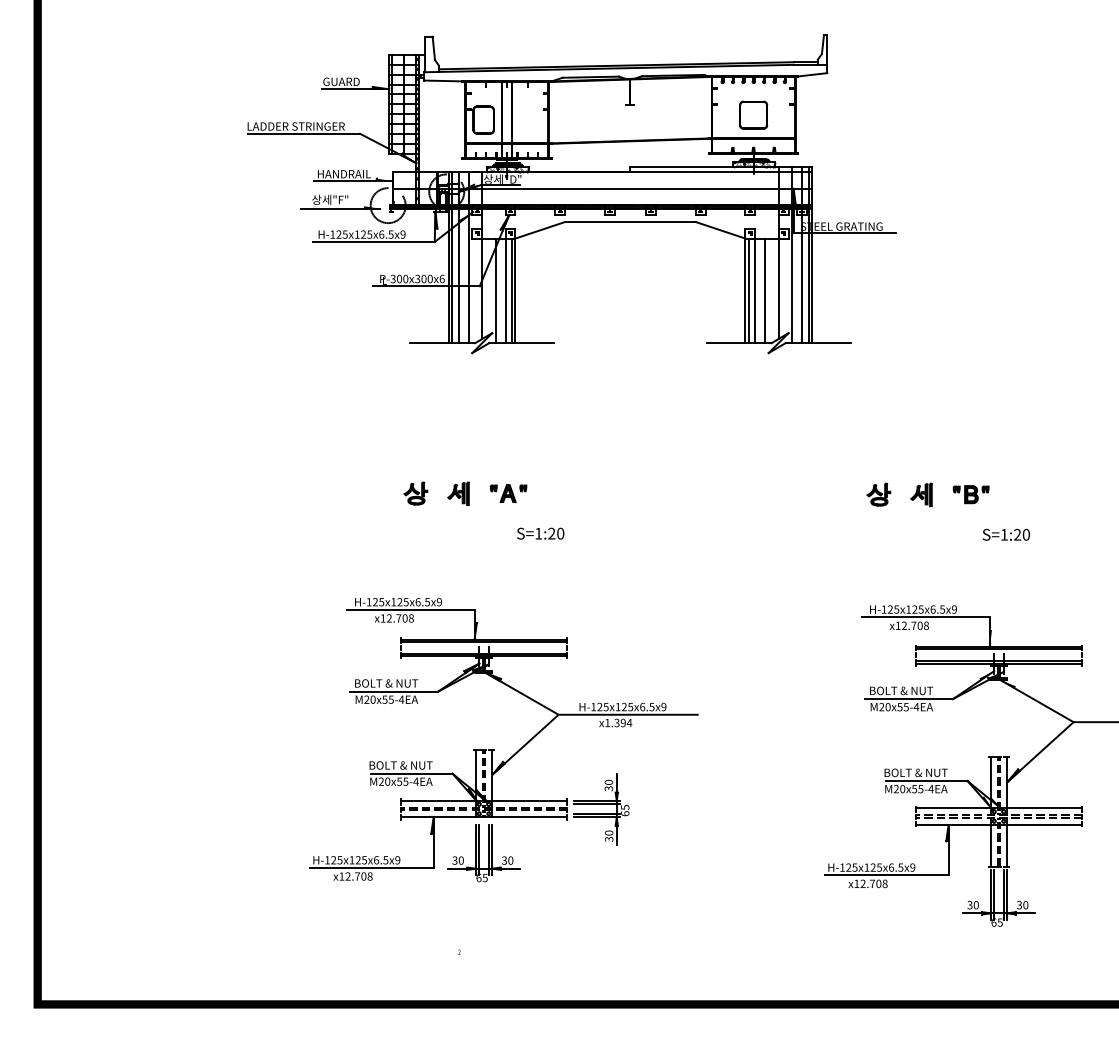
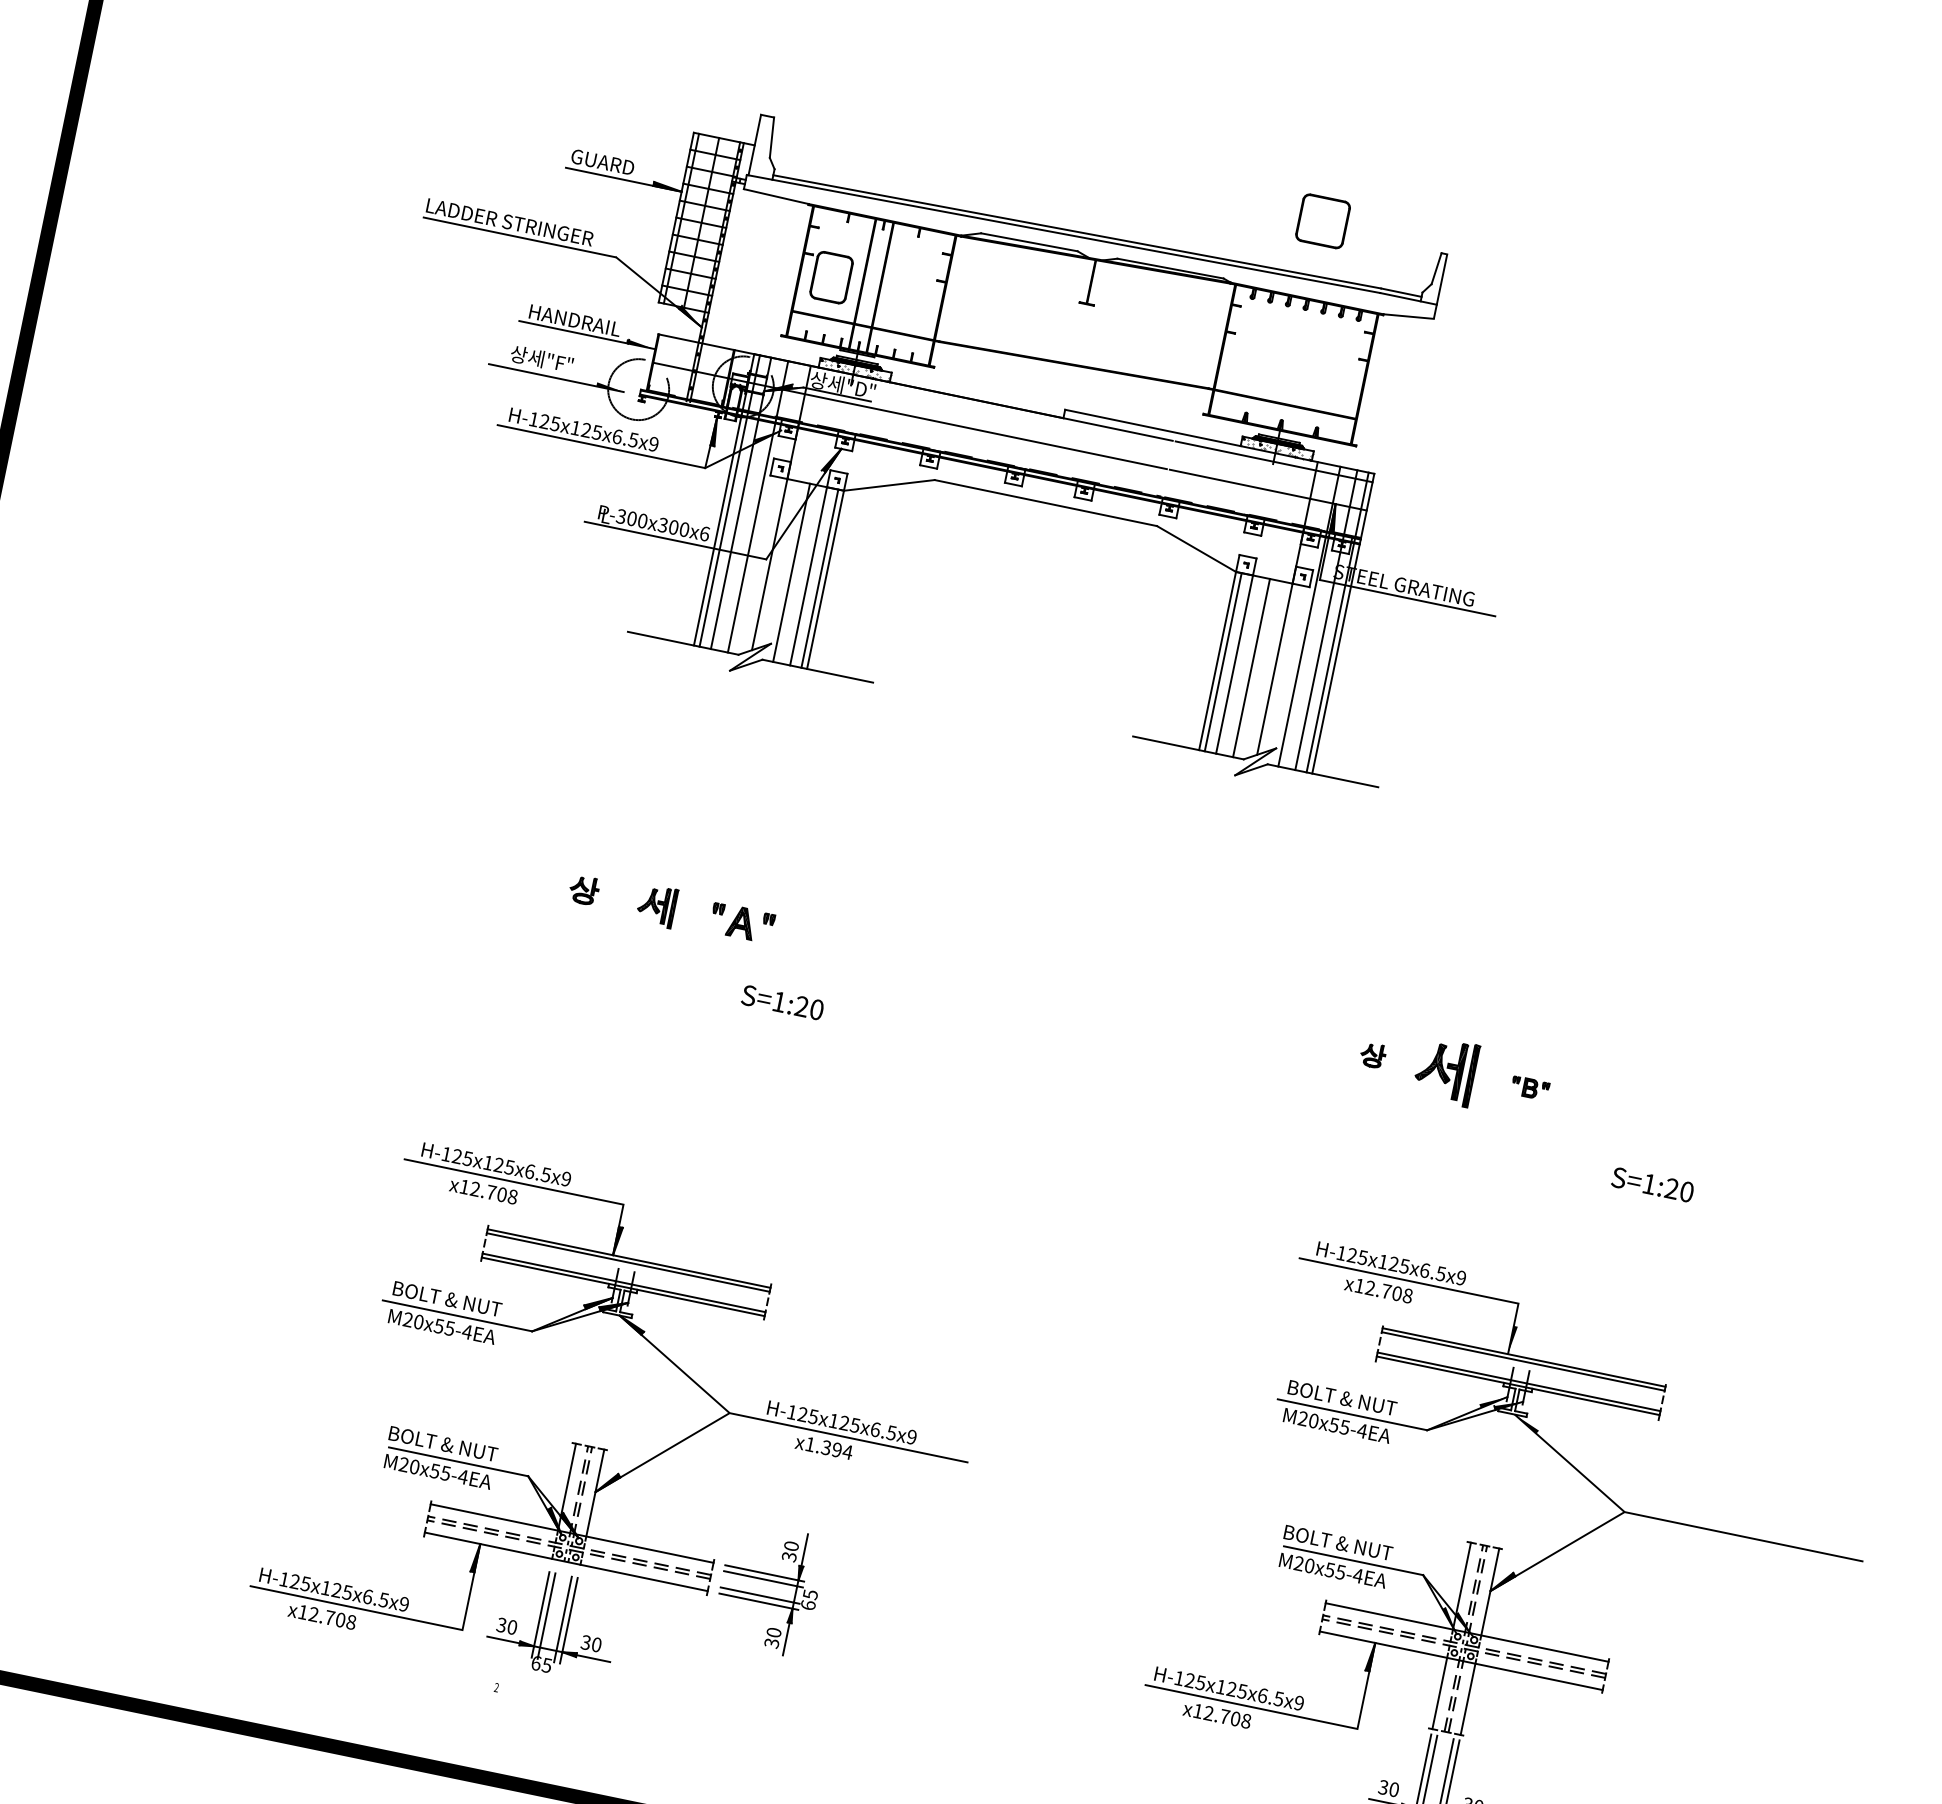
part: (753, 114) -> (1323, 220), moved
part: (415, 493) -> (583, 890), size x0.7
part: (878, 494) -> (1372, 1055), size x0.6
part: (921, 494) -> (1445, 1070), size x1.6
part: (970, 494) -> (1529, 1087), size x0.6
text: (1005, 534) -> (1651, 1184), moved
part: (494, 749) -> (608, 1449), moved

